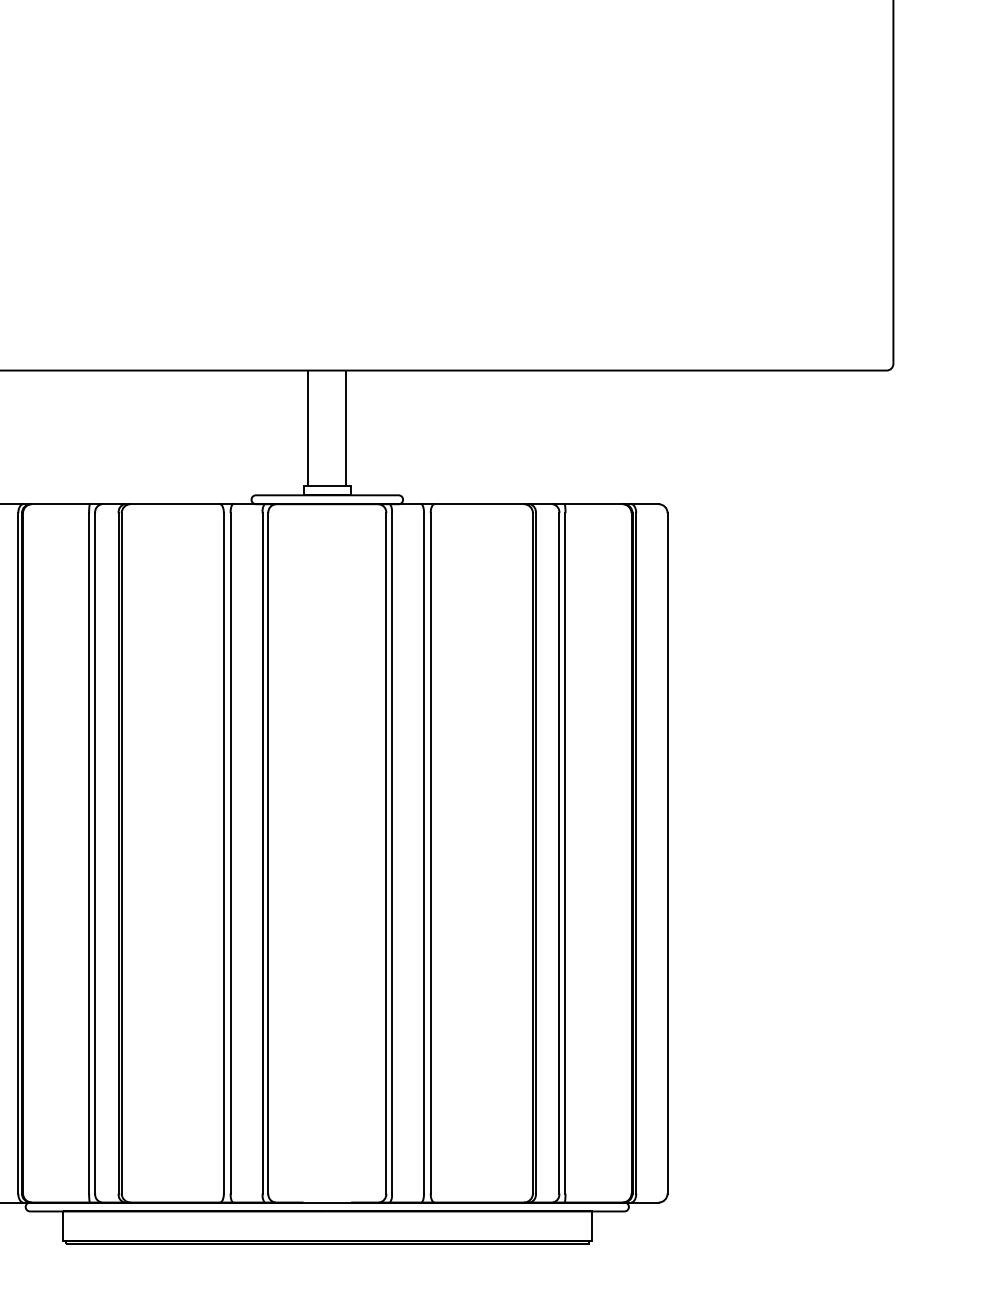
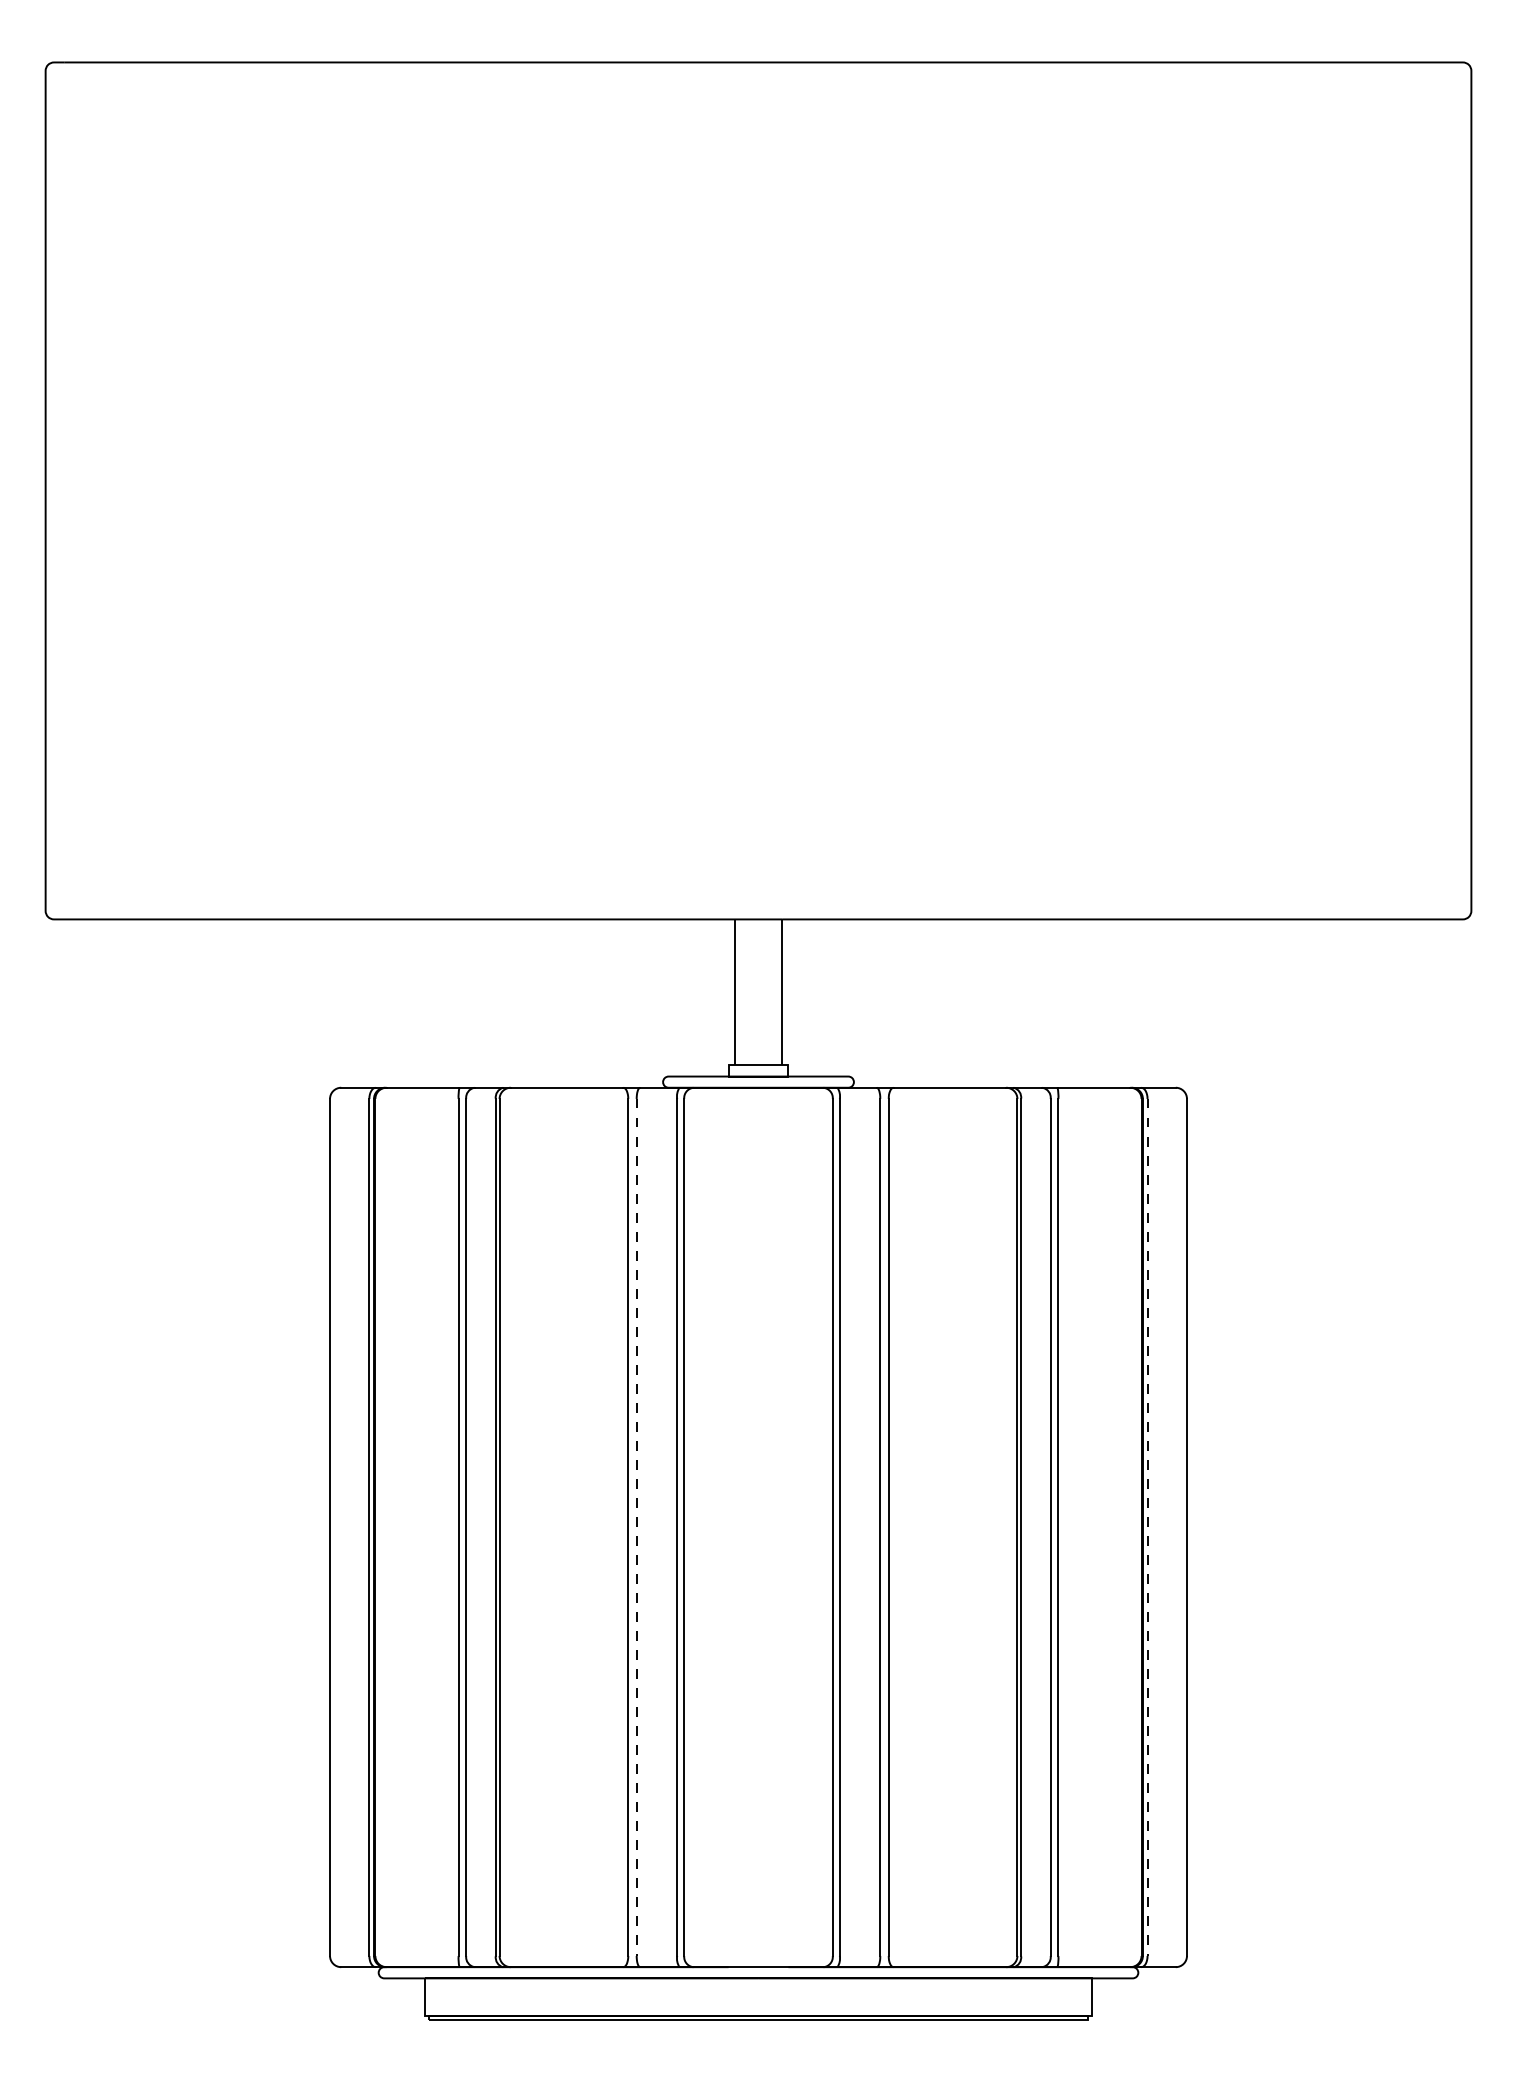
line: (230, 853) -> (636, 1527), solid -> dashed
line: (636, 853) -> (1147, 1527), solid -> dashed

